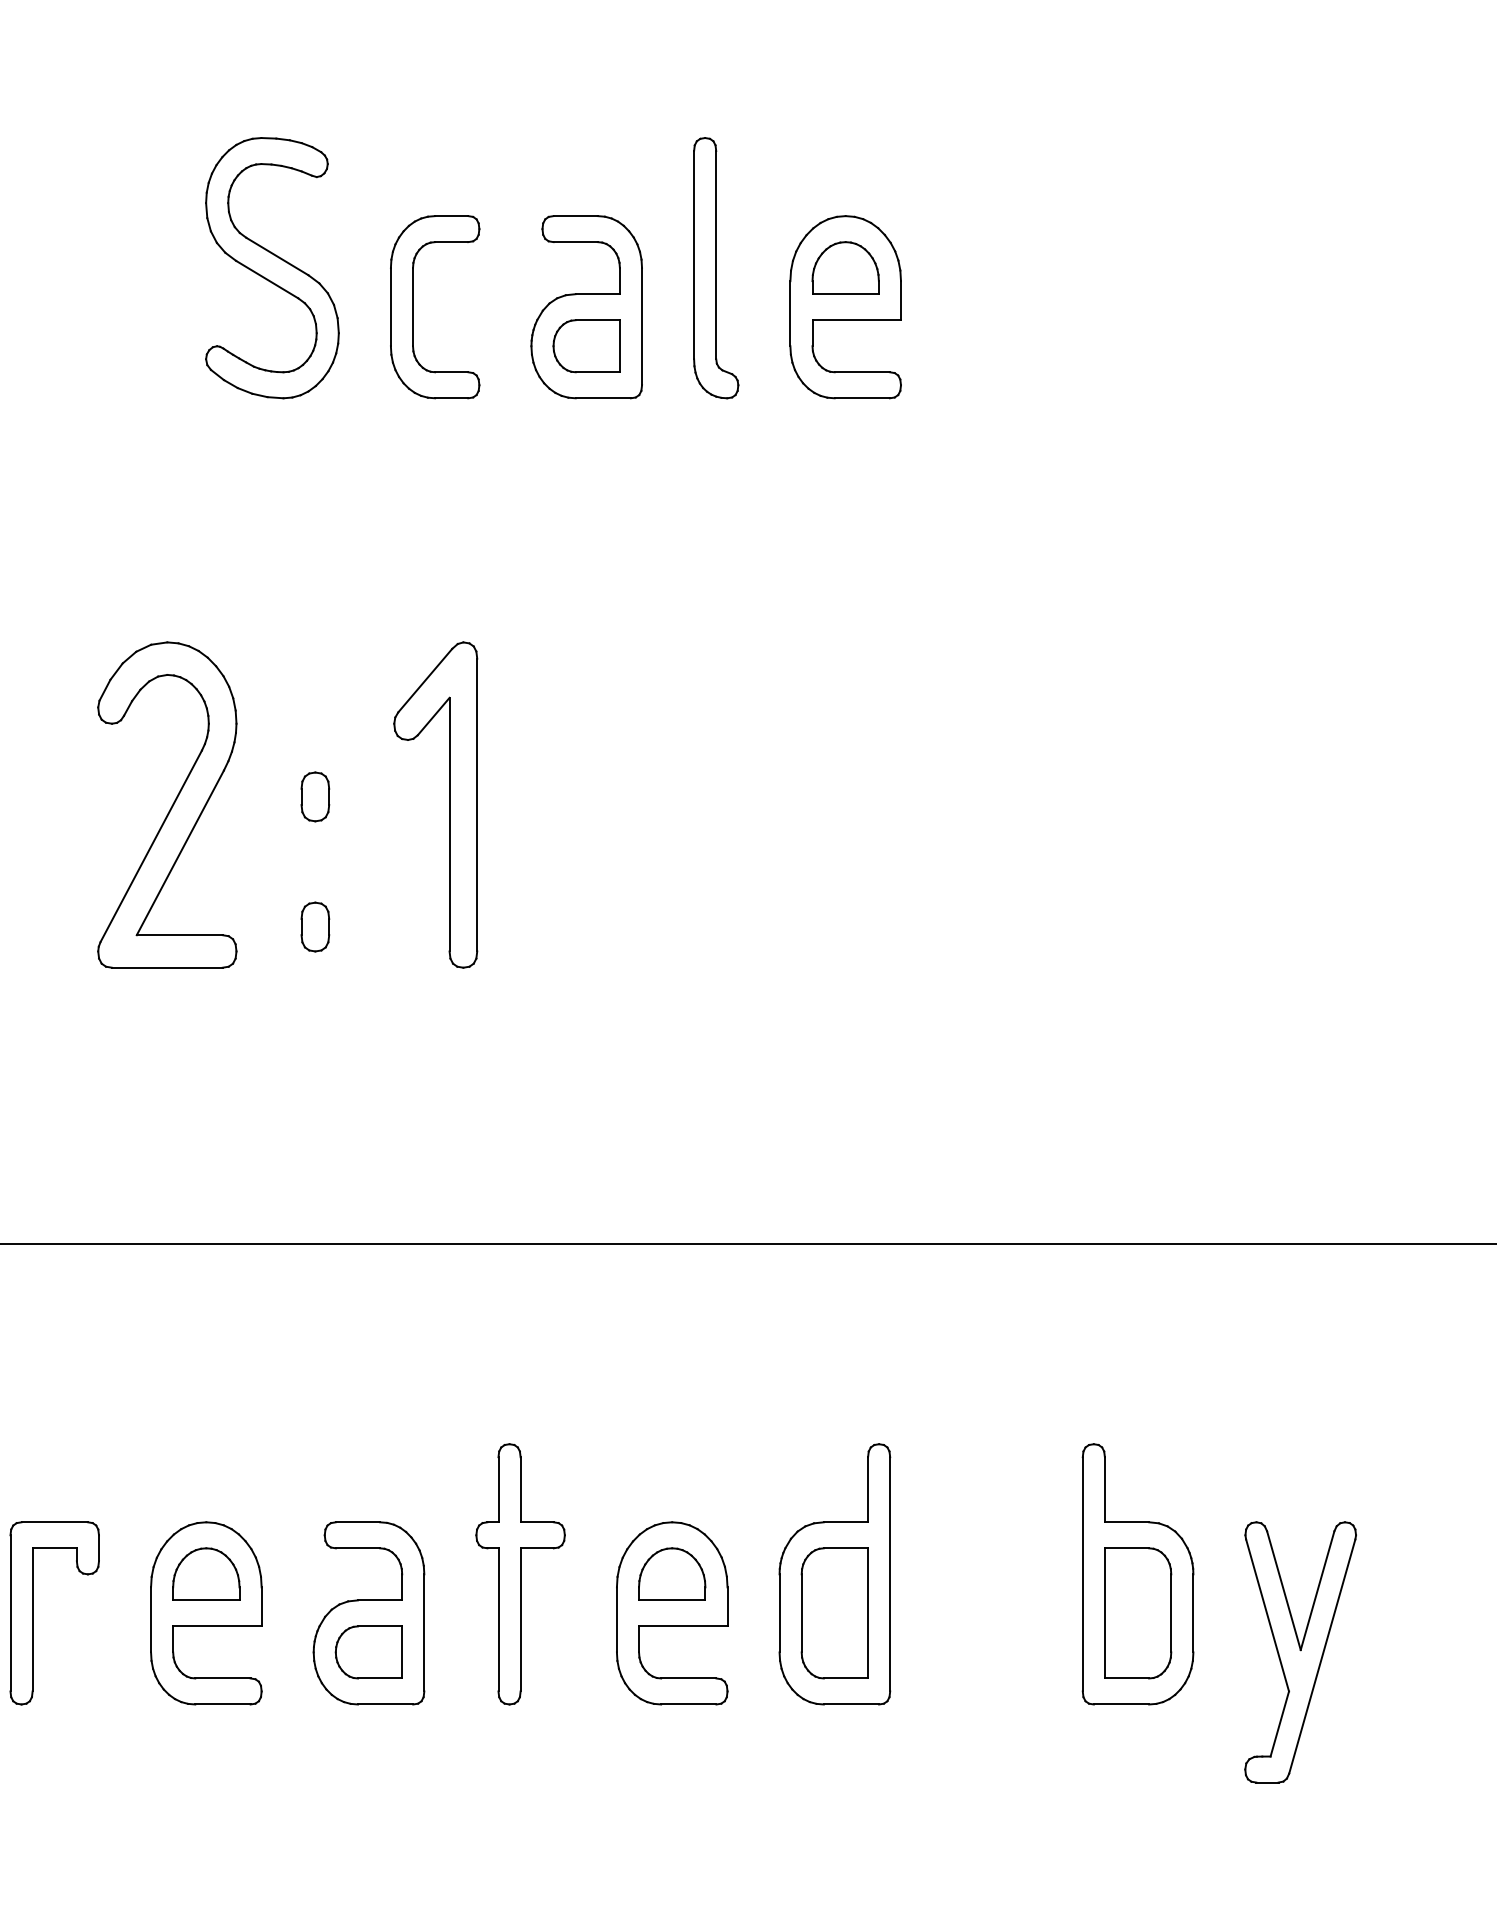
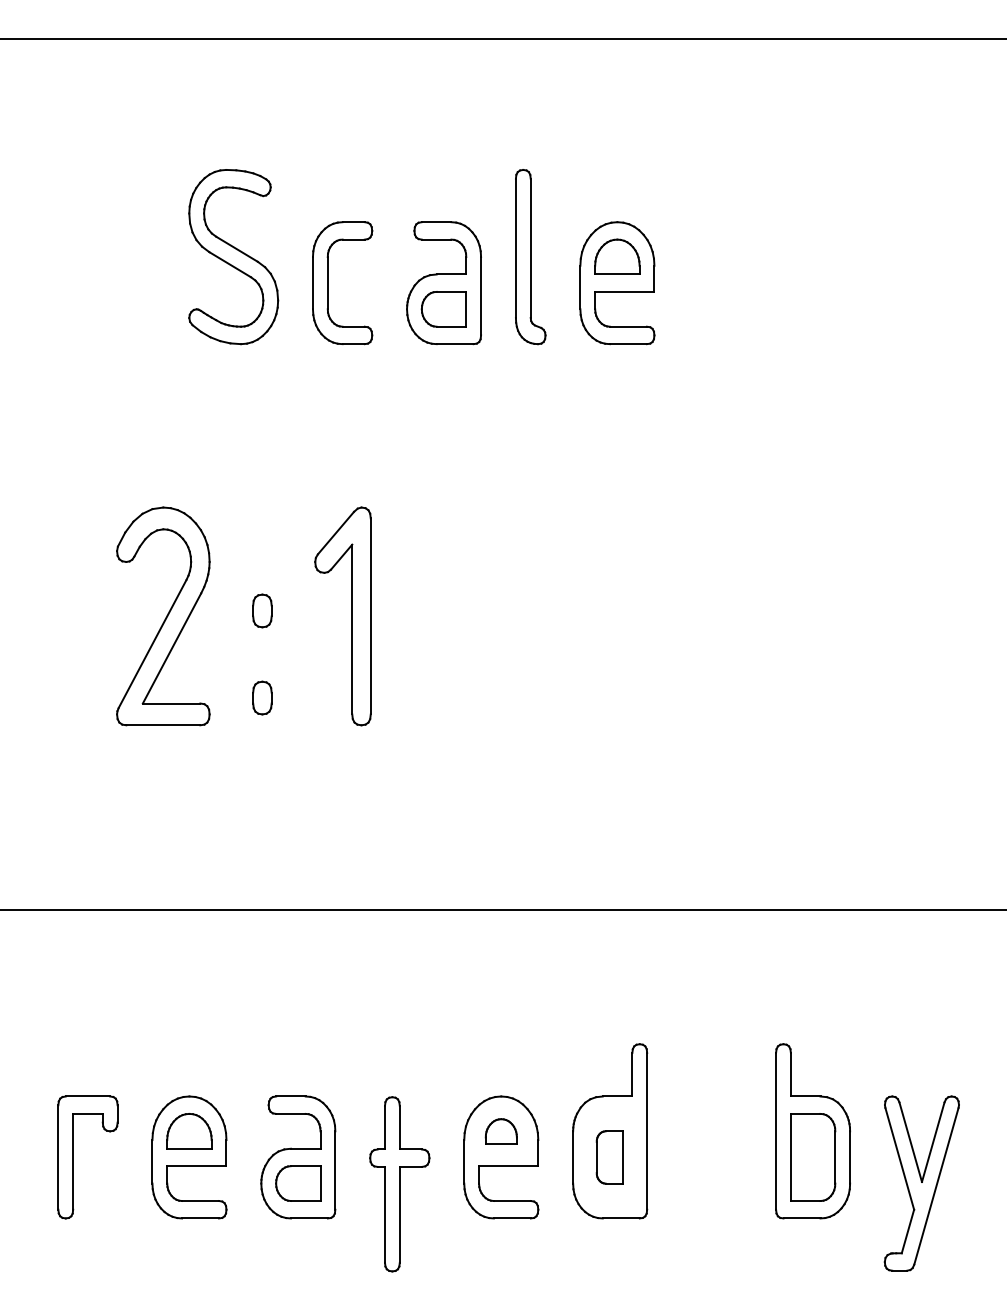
part: (520, 1574) -> (399, 1184), moved
part: (672, 1574) -> (501, 1131), size x0.7
part: (833, 1613) -> (609, 1157), size x0.6

